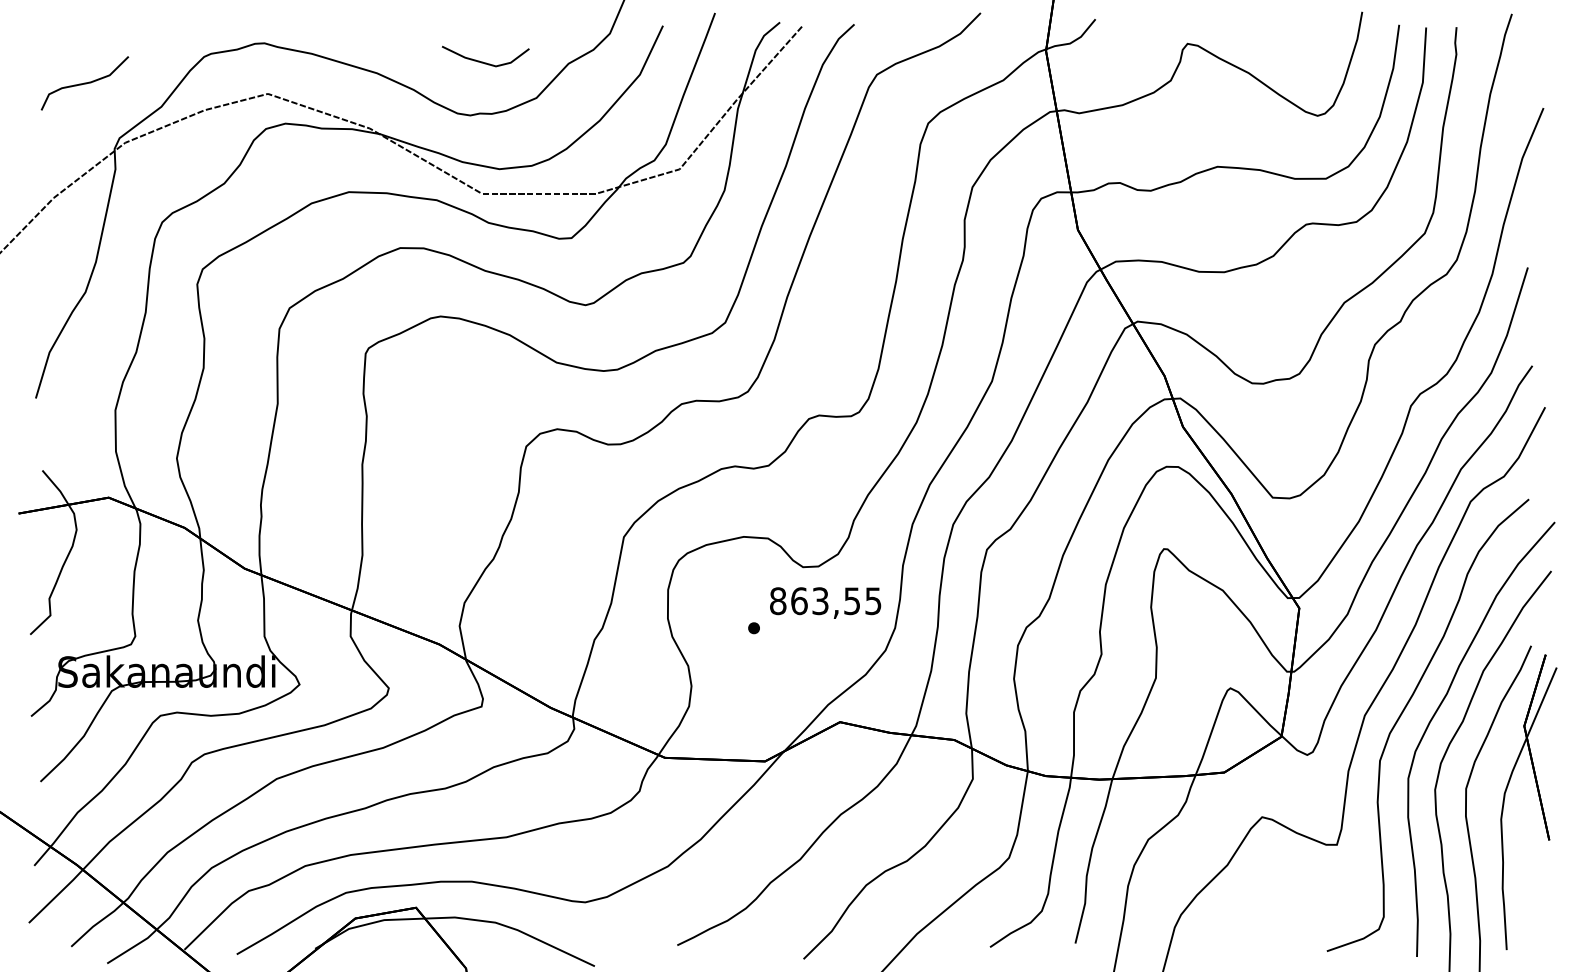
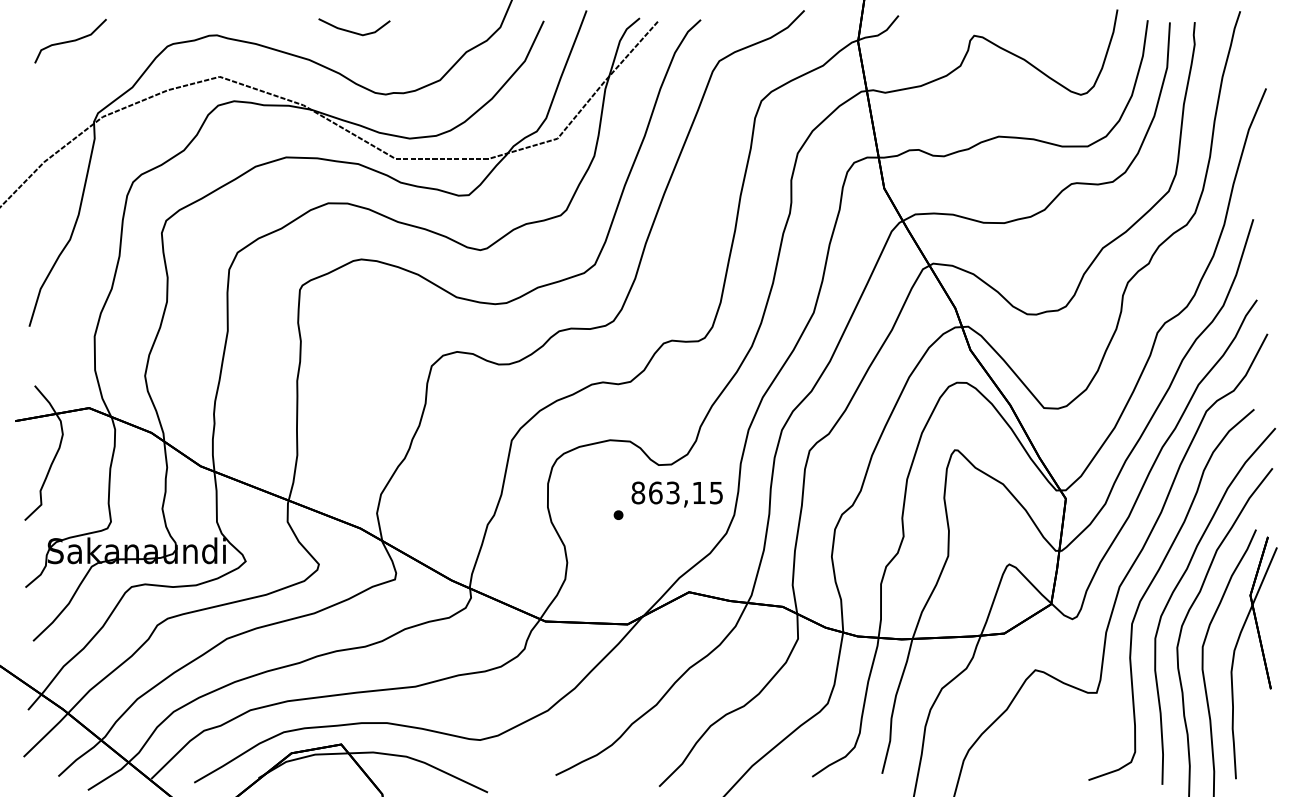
line: (484, 61) -> (353, 31), moved
curve: (84, 82) -> (70, 40), moved
text: (851, 601) -> (698, 493), 863,55 -> 863,15

